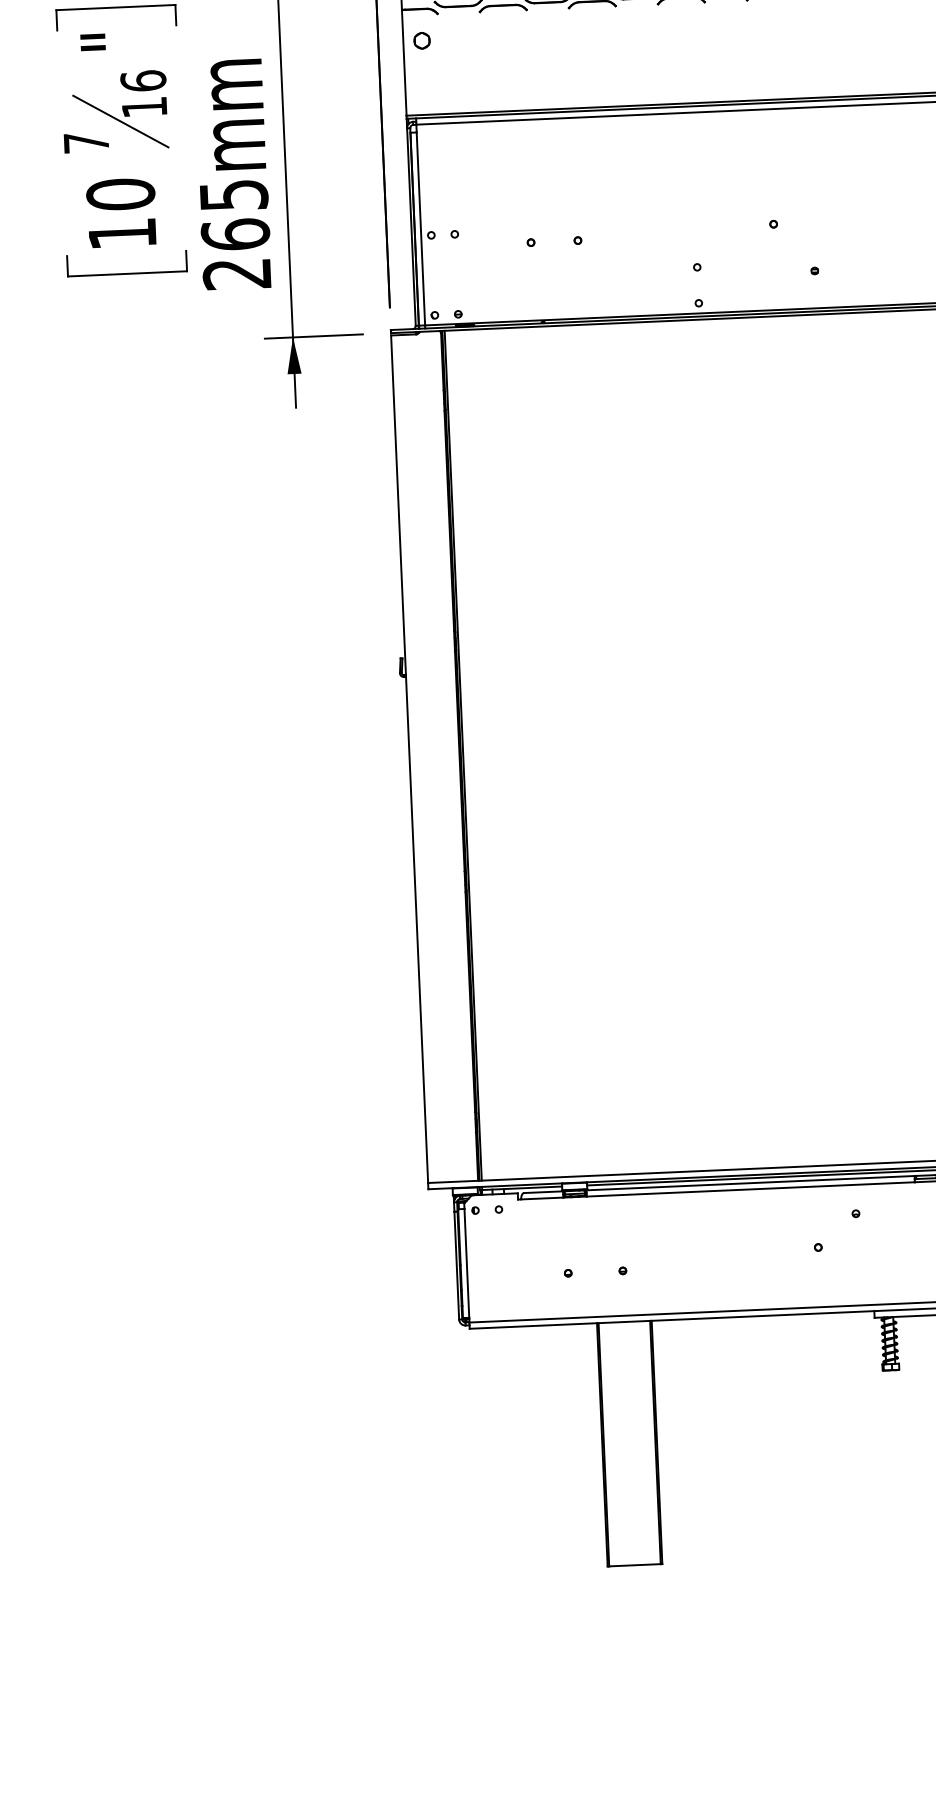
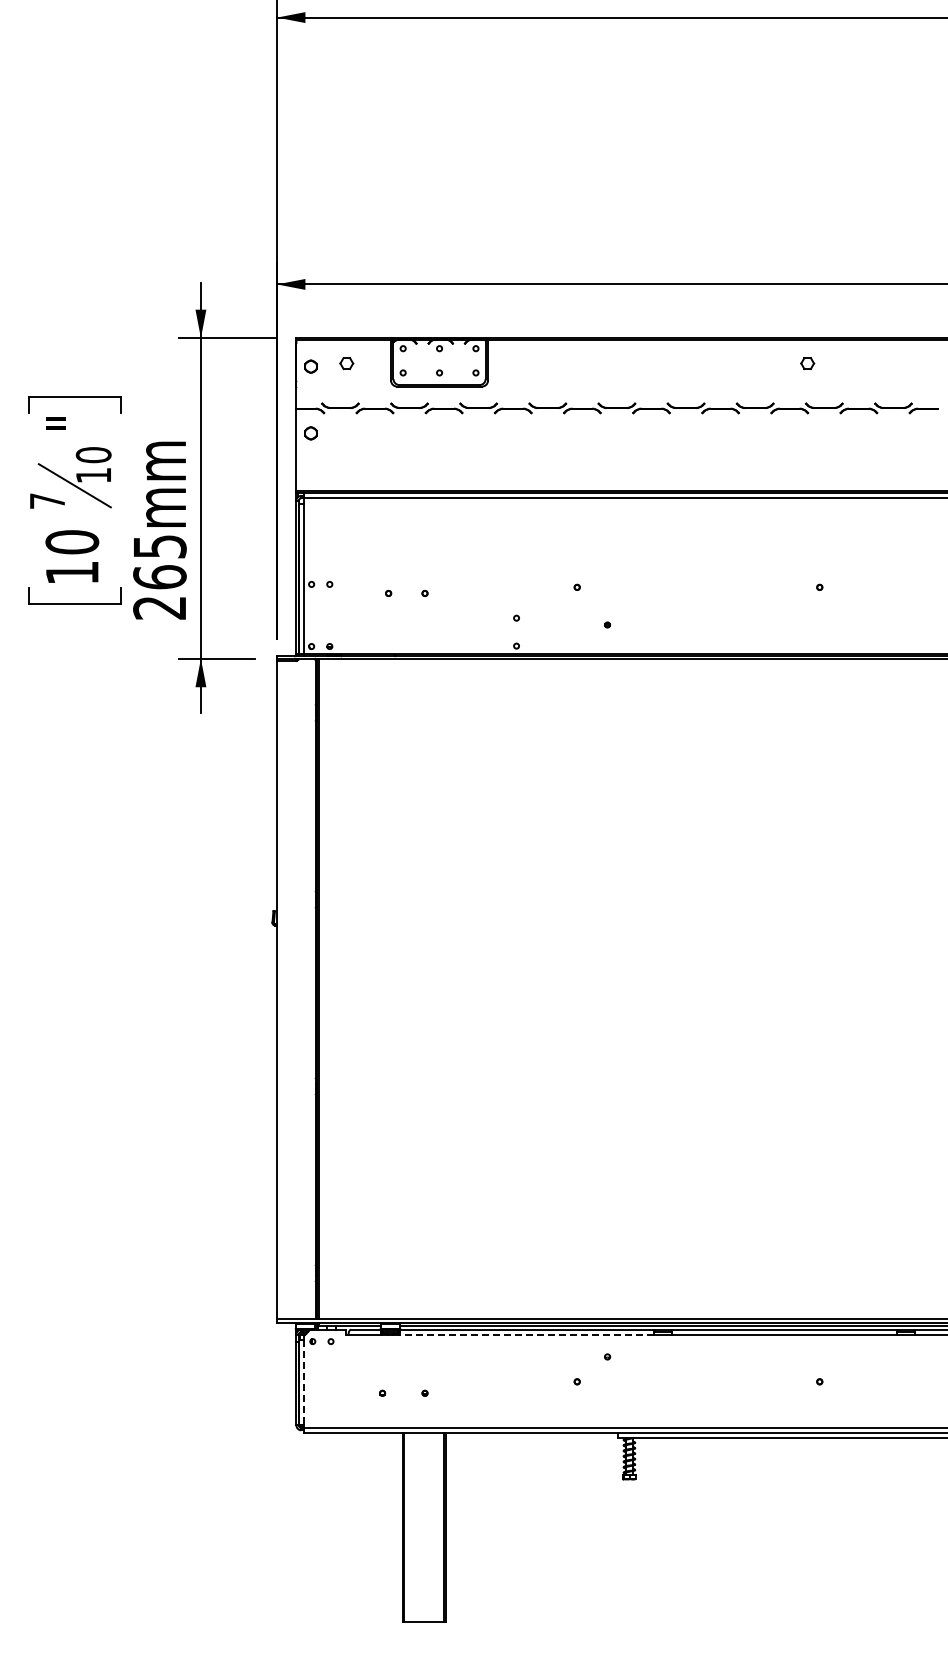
text: (143, 81) -> (93, 455), 16 -> 10
line: (750, 1189) -> (526, 1334), solid -> dashed
line: (467, 1263) -> (304, 1382), solid -> dashed

